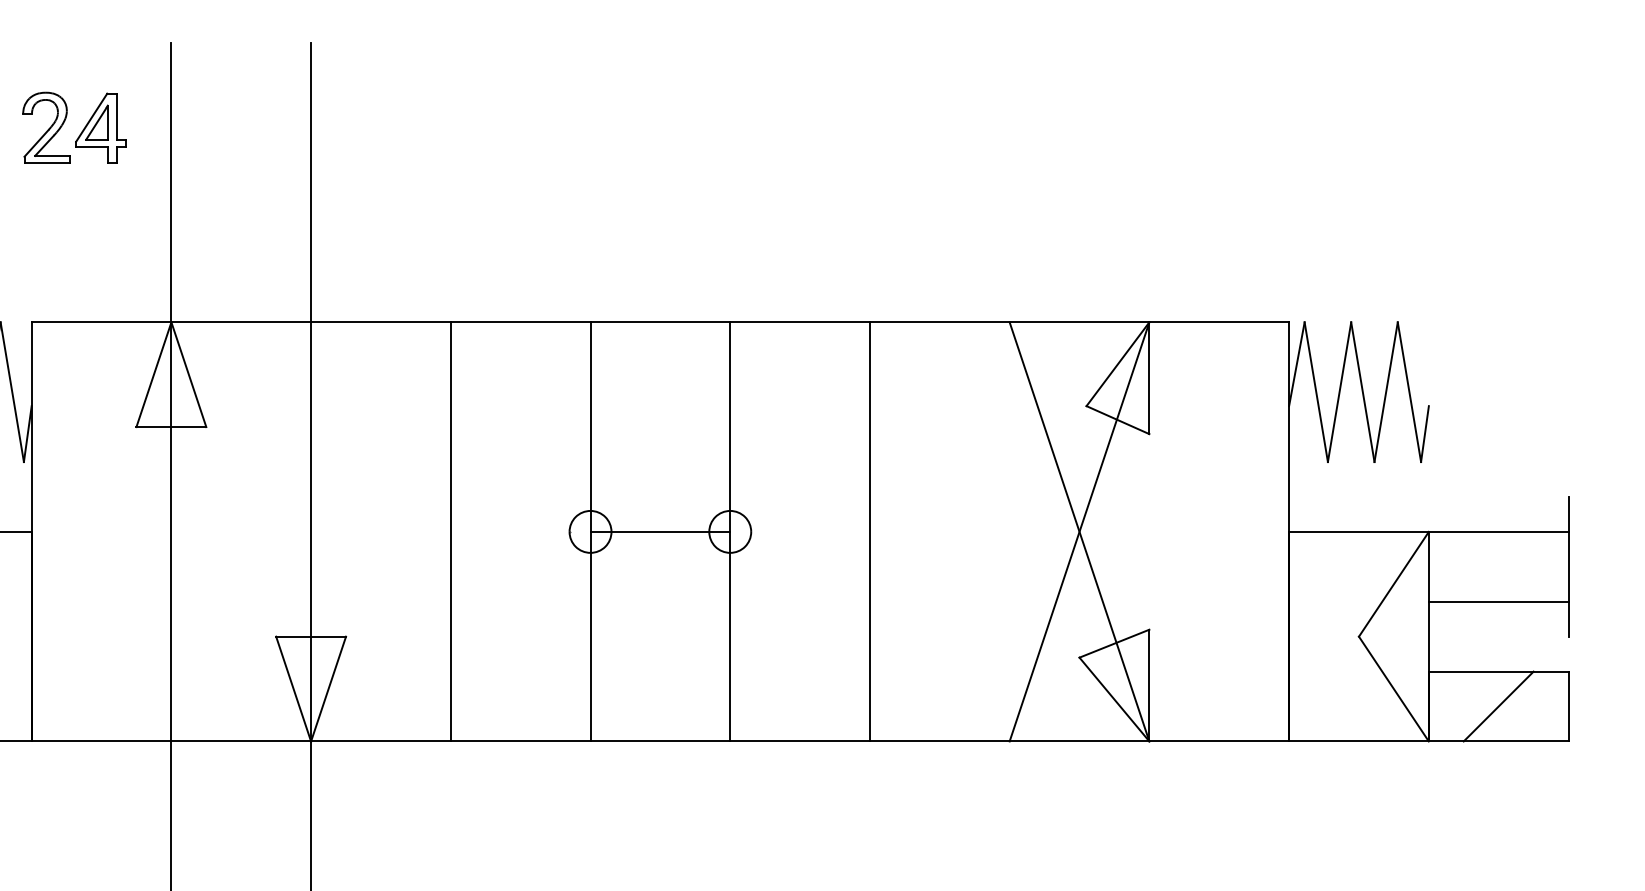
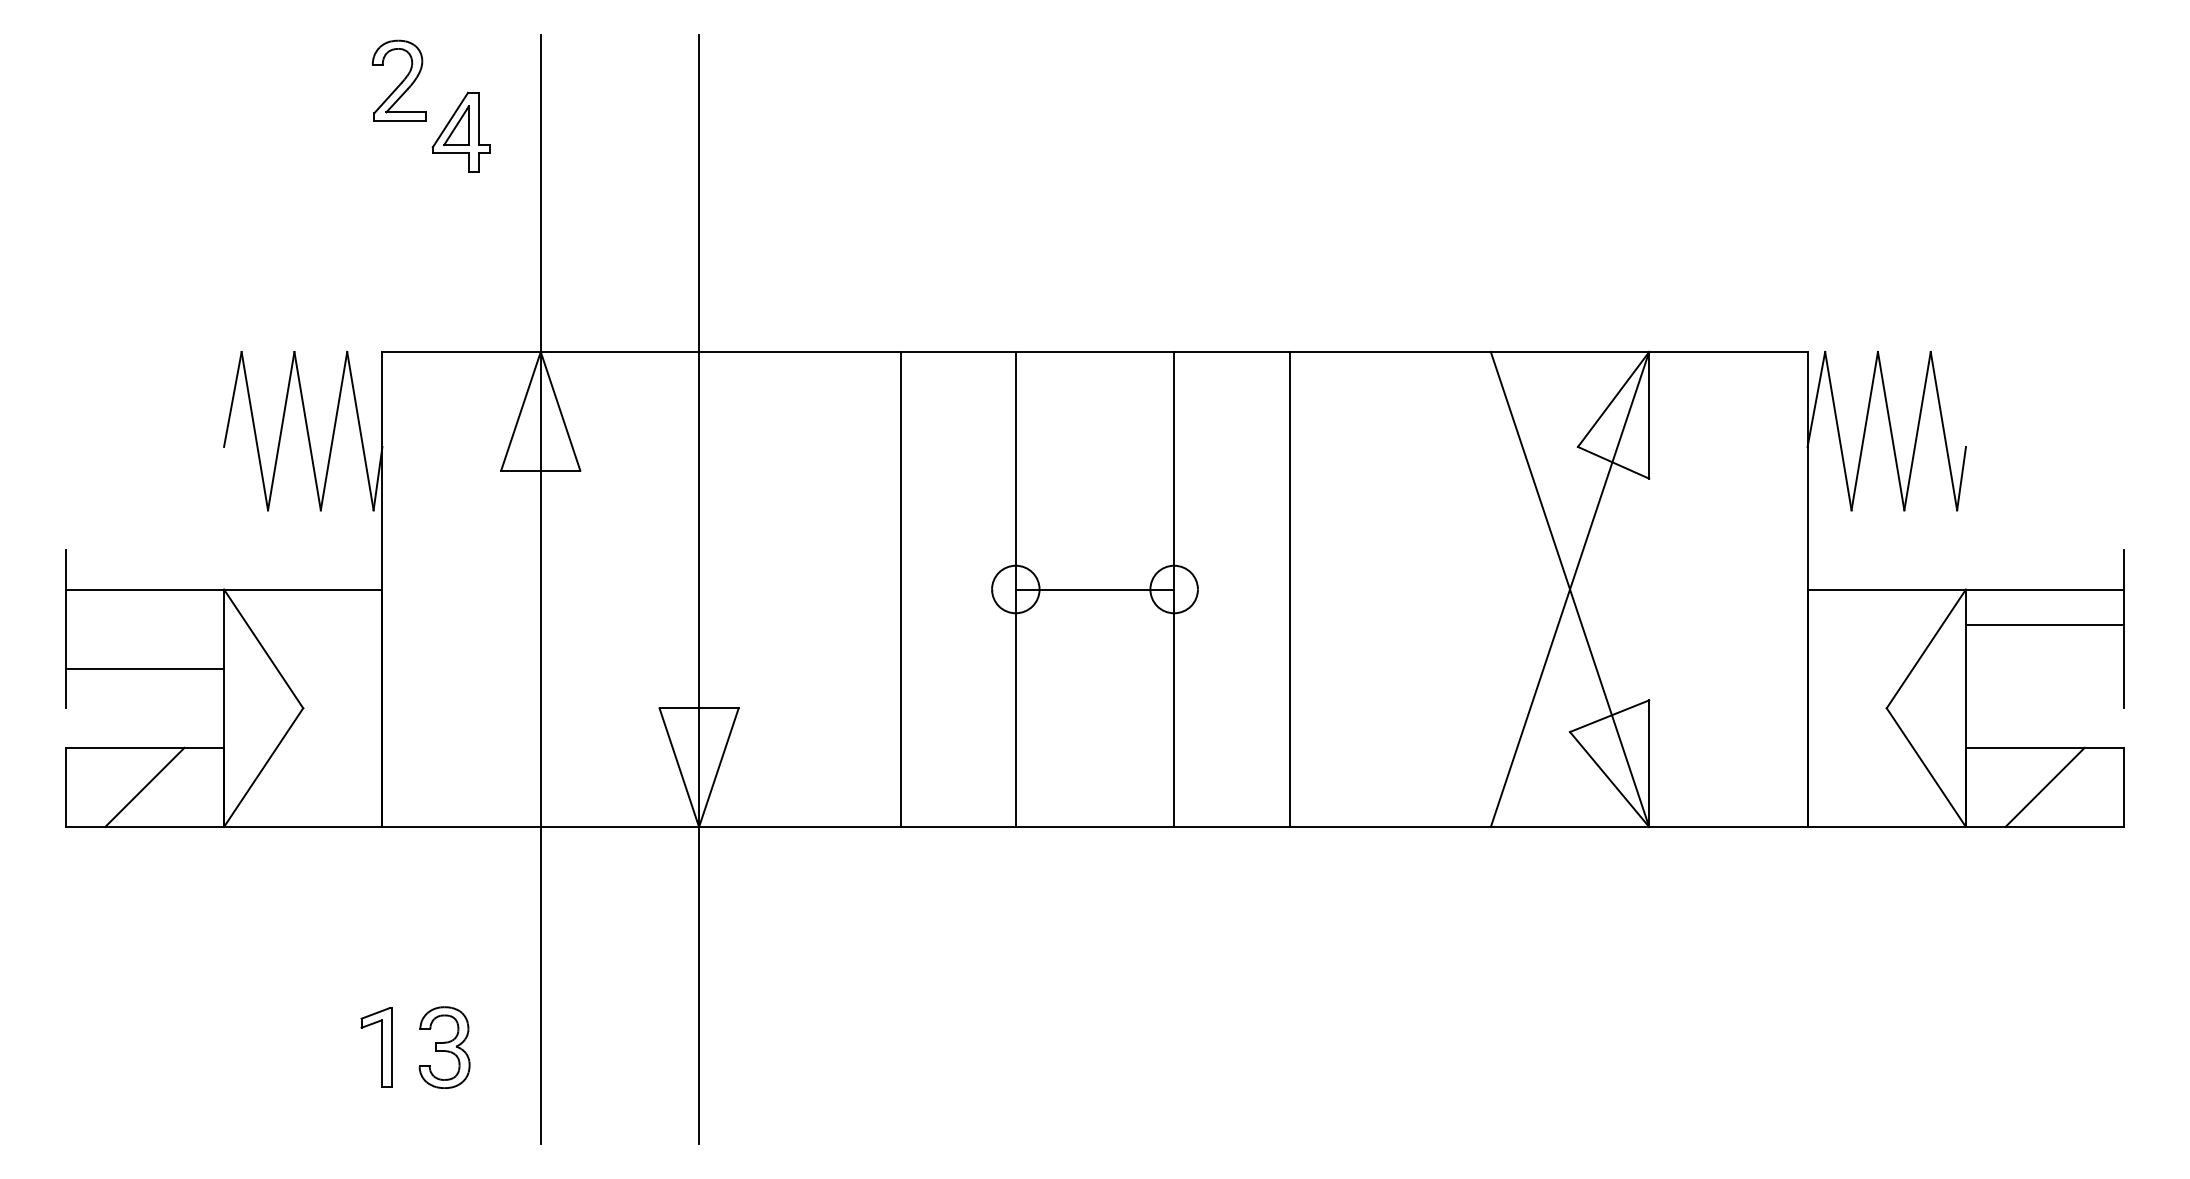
part: (45, 127) -> (398, 80), moved
line: (450, 531) -> (901, 589), moved
line: (869, 531) -> (1289, 589), moved
line: (1498, 601) -> (2044, 624), moved

